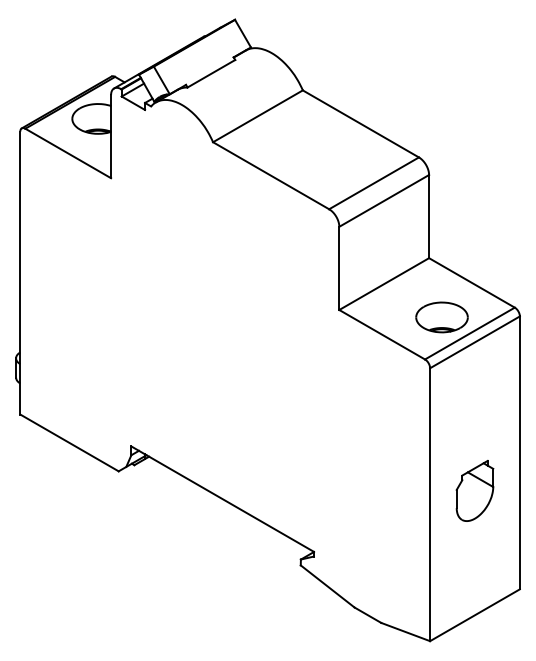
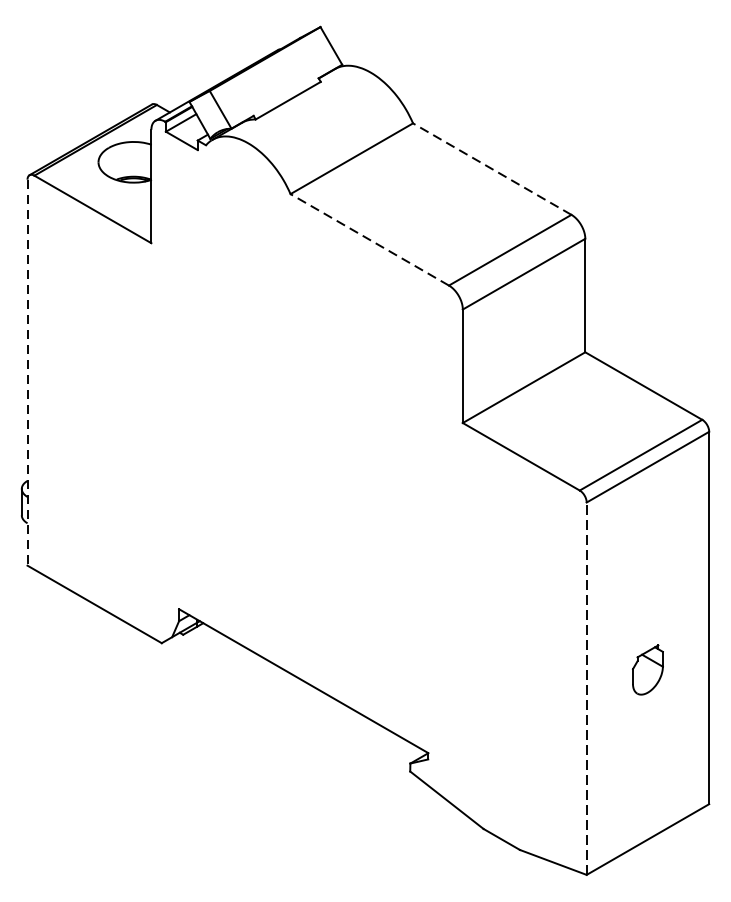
line: (360, 123) -> (491, 168), solid -> dashed
line: (270, 175) -> (368, 239), solid -> dashed
line: (20, 273) -> (27, 373), solid -> dashed
part: (441, 317) -> (602, 433), removed
part: (474, 490) -> (647, 669), size x0.6
line: (430, 504) -> (587, 688), solid -> dashed

